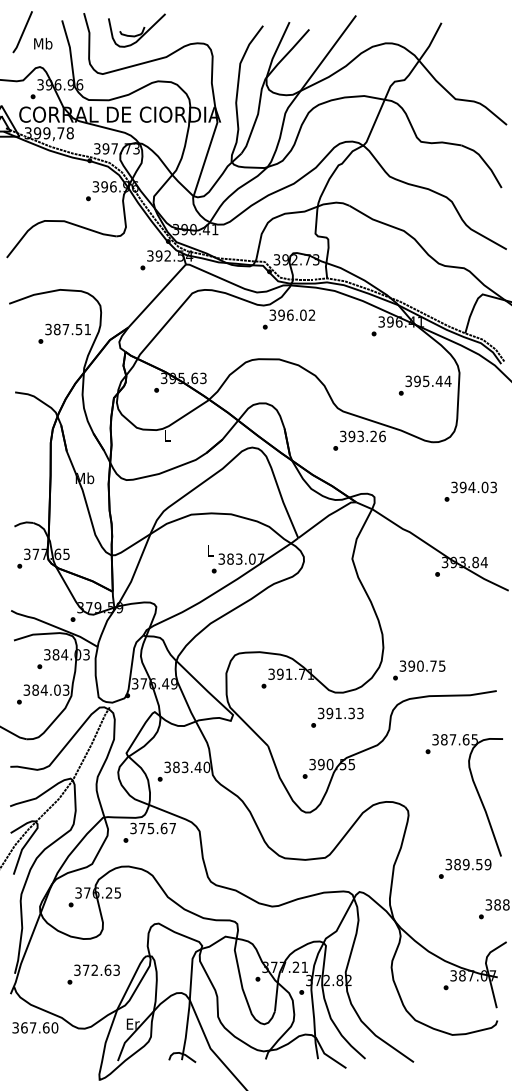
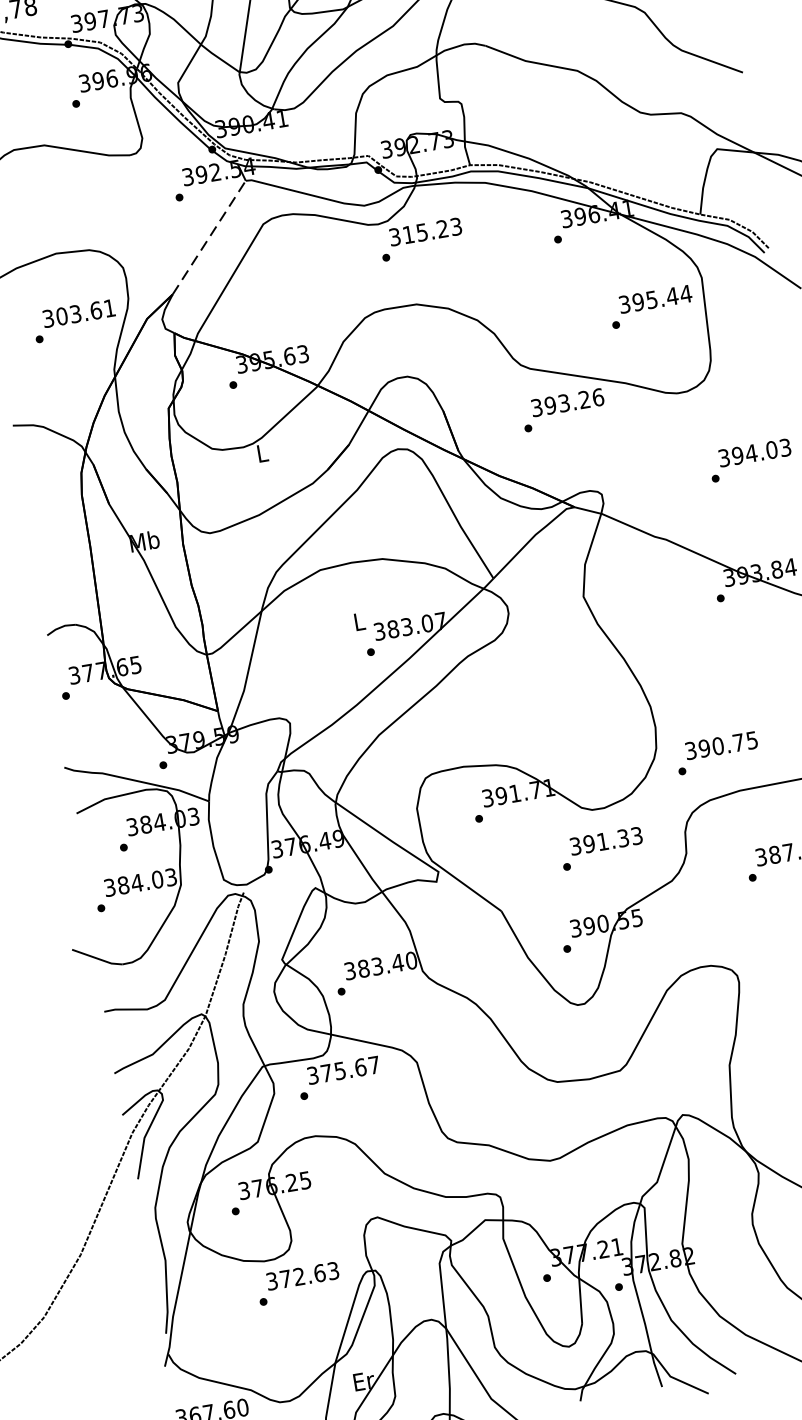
line: (157, 296) -> (209, 238), solid -> dashed
text: (296, 314) -> (431, 229), 396.02 -> 315.23
text: (67, 329) -> (78, 313), 387.51 -> 303.61
text: (93, 974) -> (298, 1283), moved

